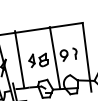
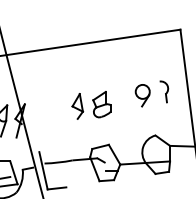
line: (54, 57) -> (123, 99), removed
line: (19, 59) -> (52, 103), removed

